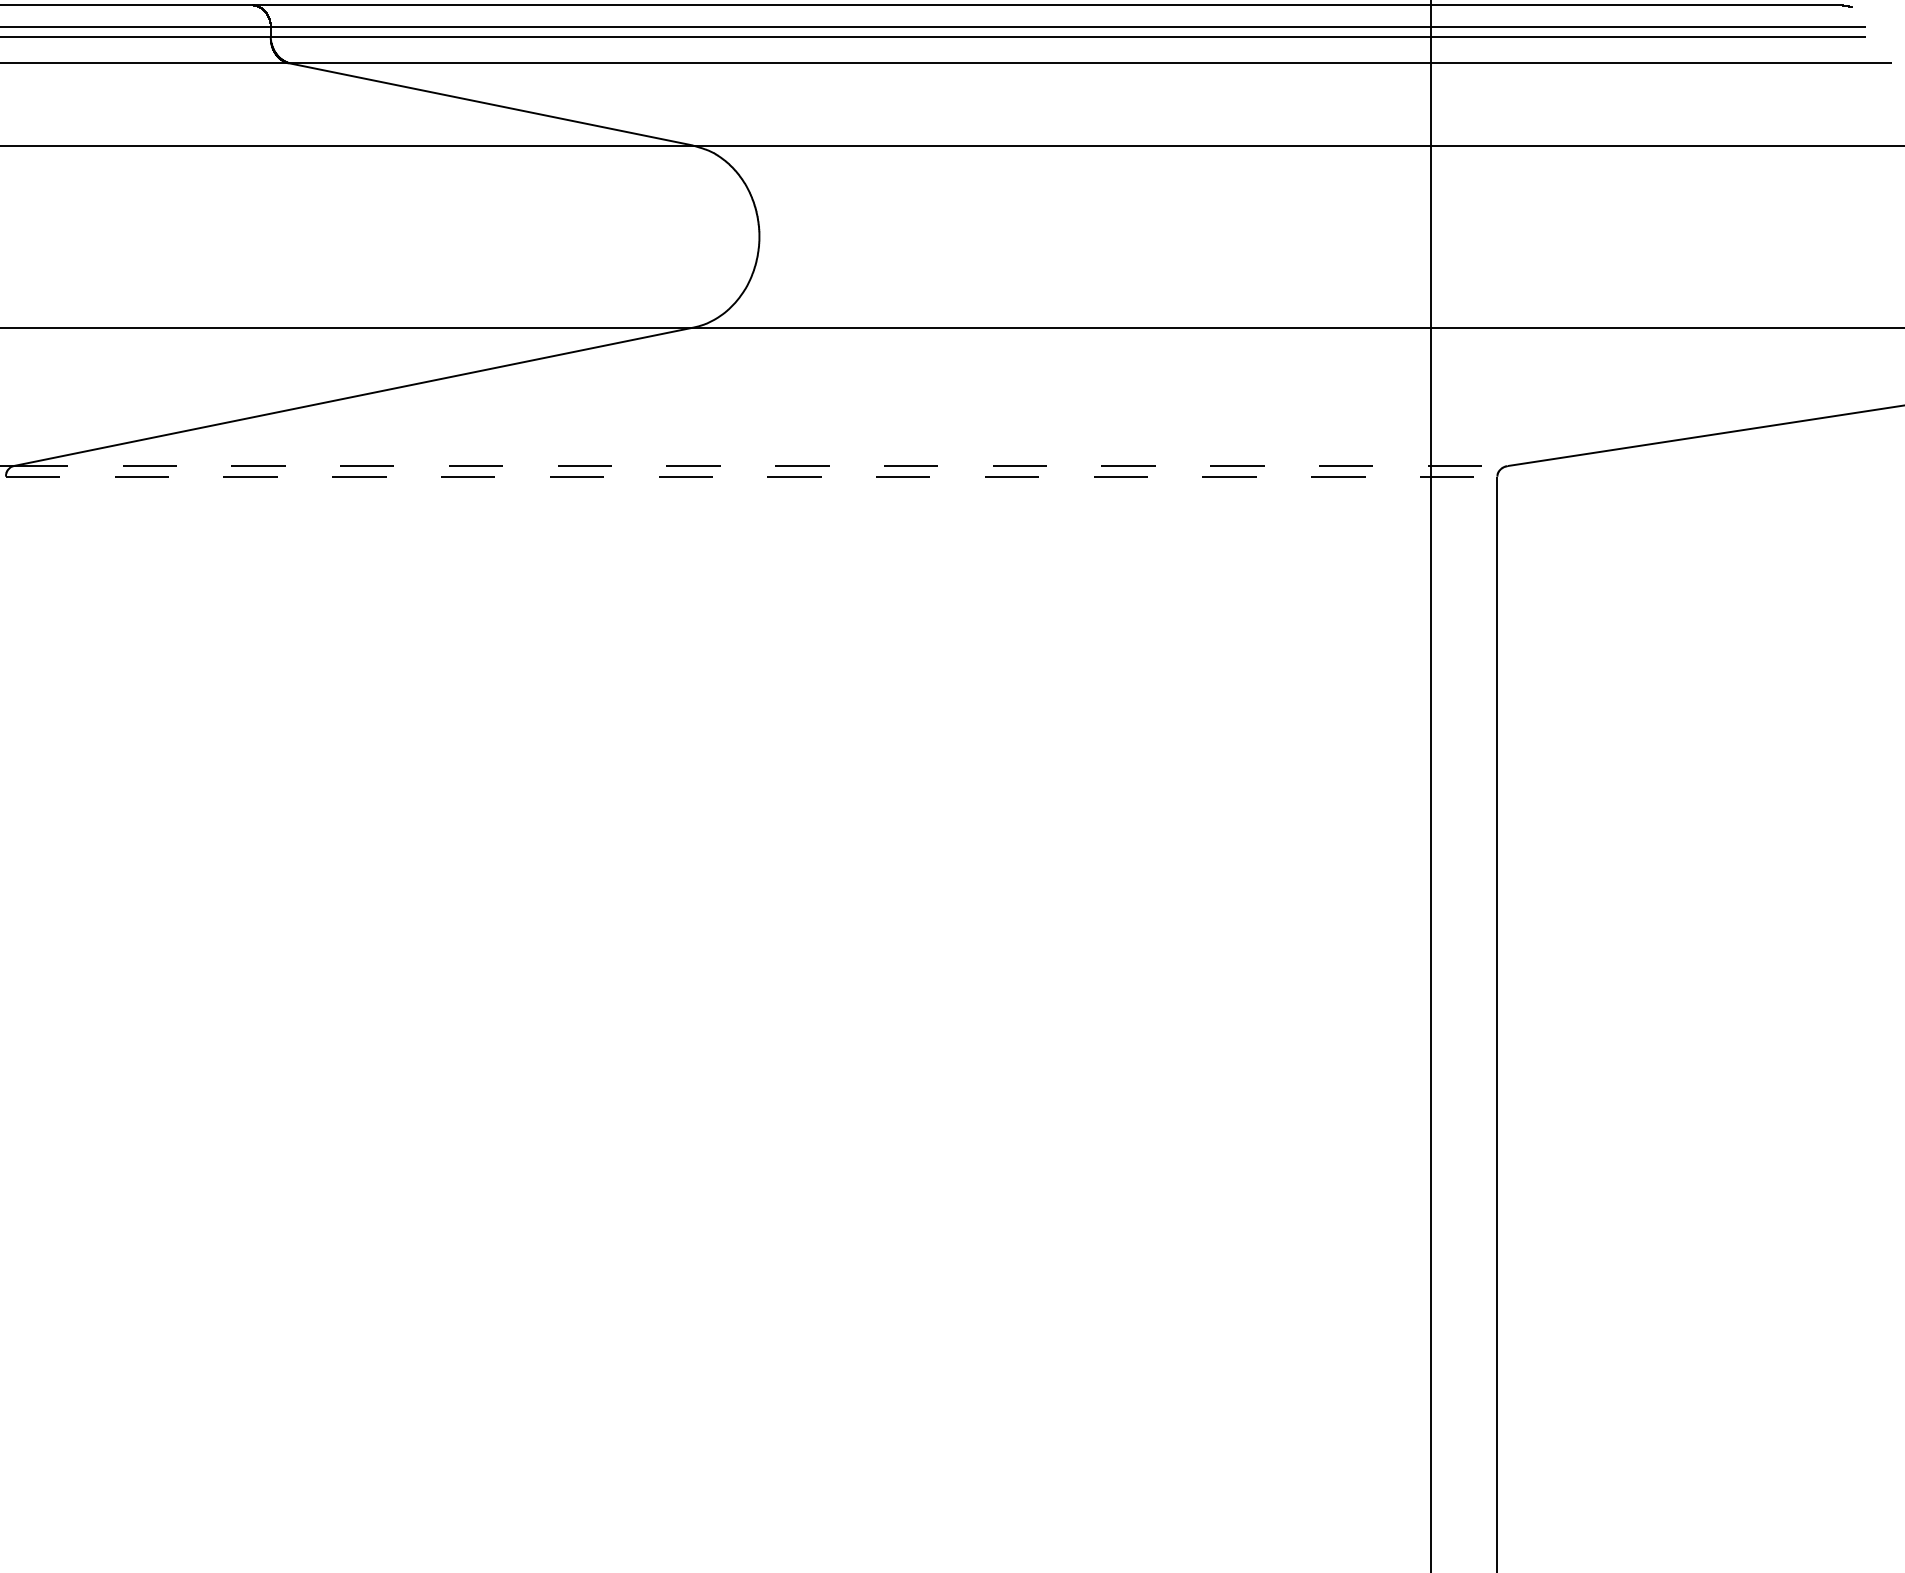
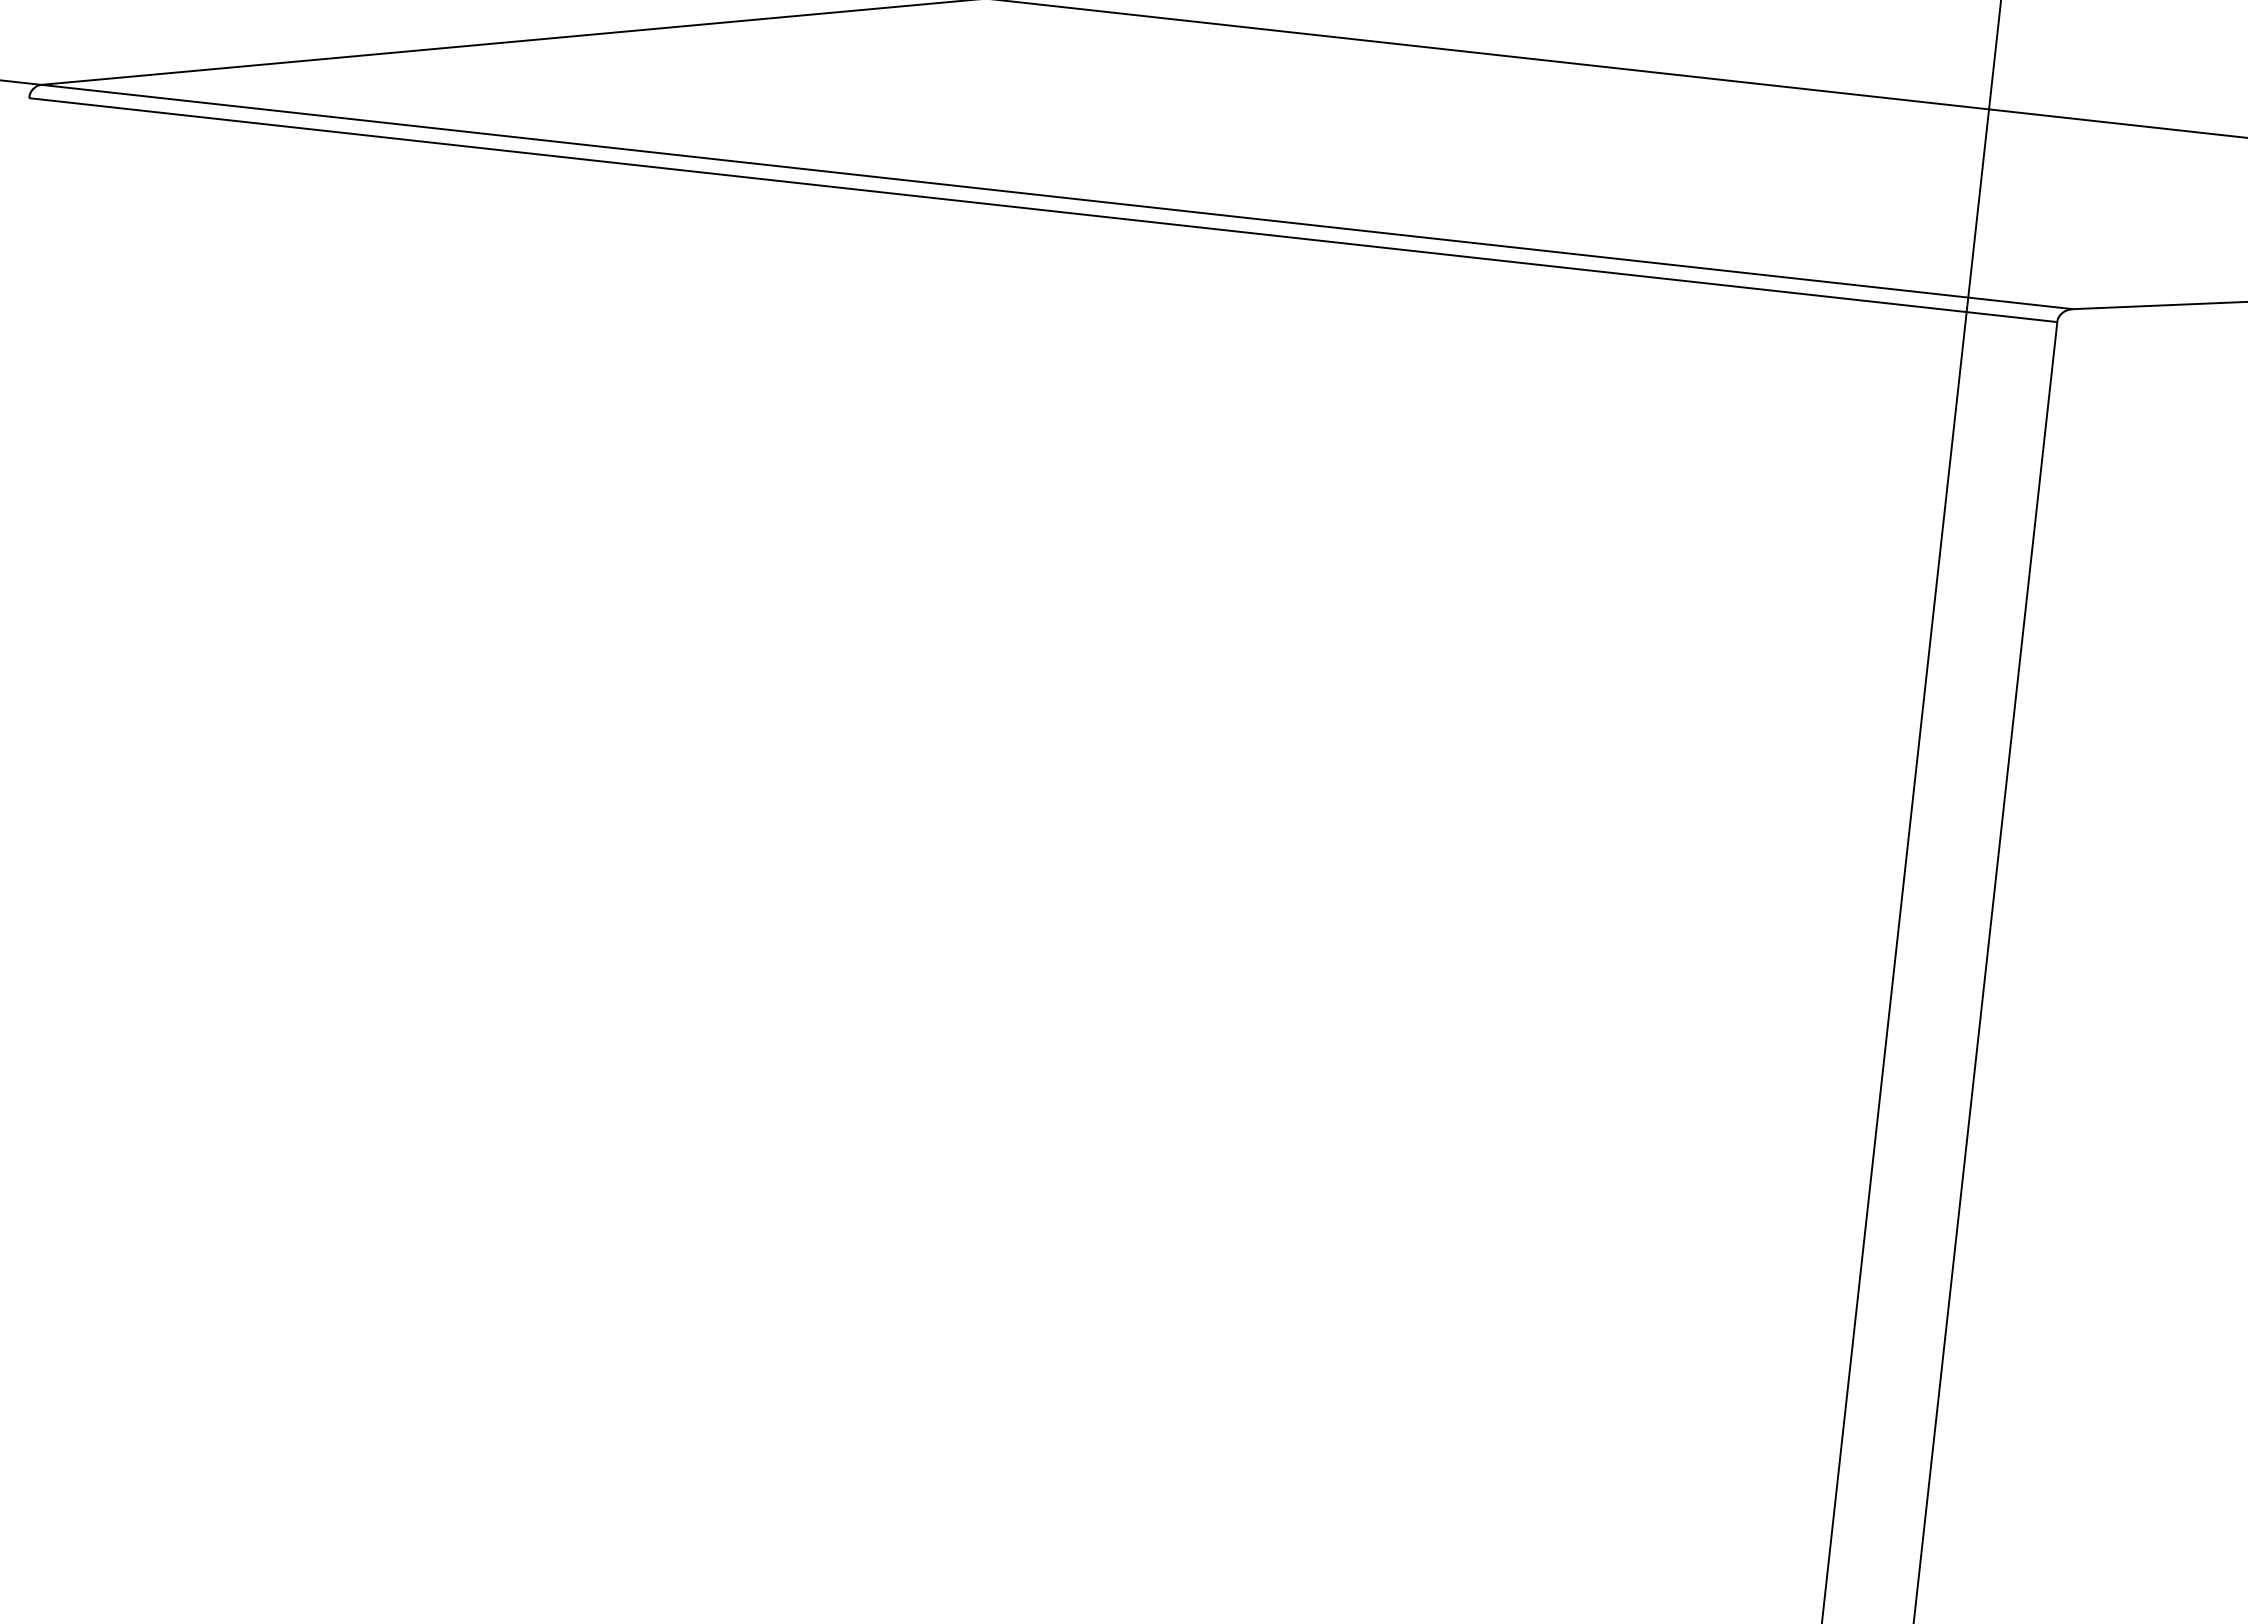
line: (761, 466) -> (1058, 197), dashed -> solid
line: (751, 476) -> (1043, 209), dashed -> solid

